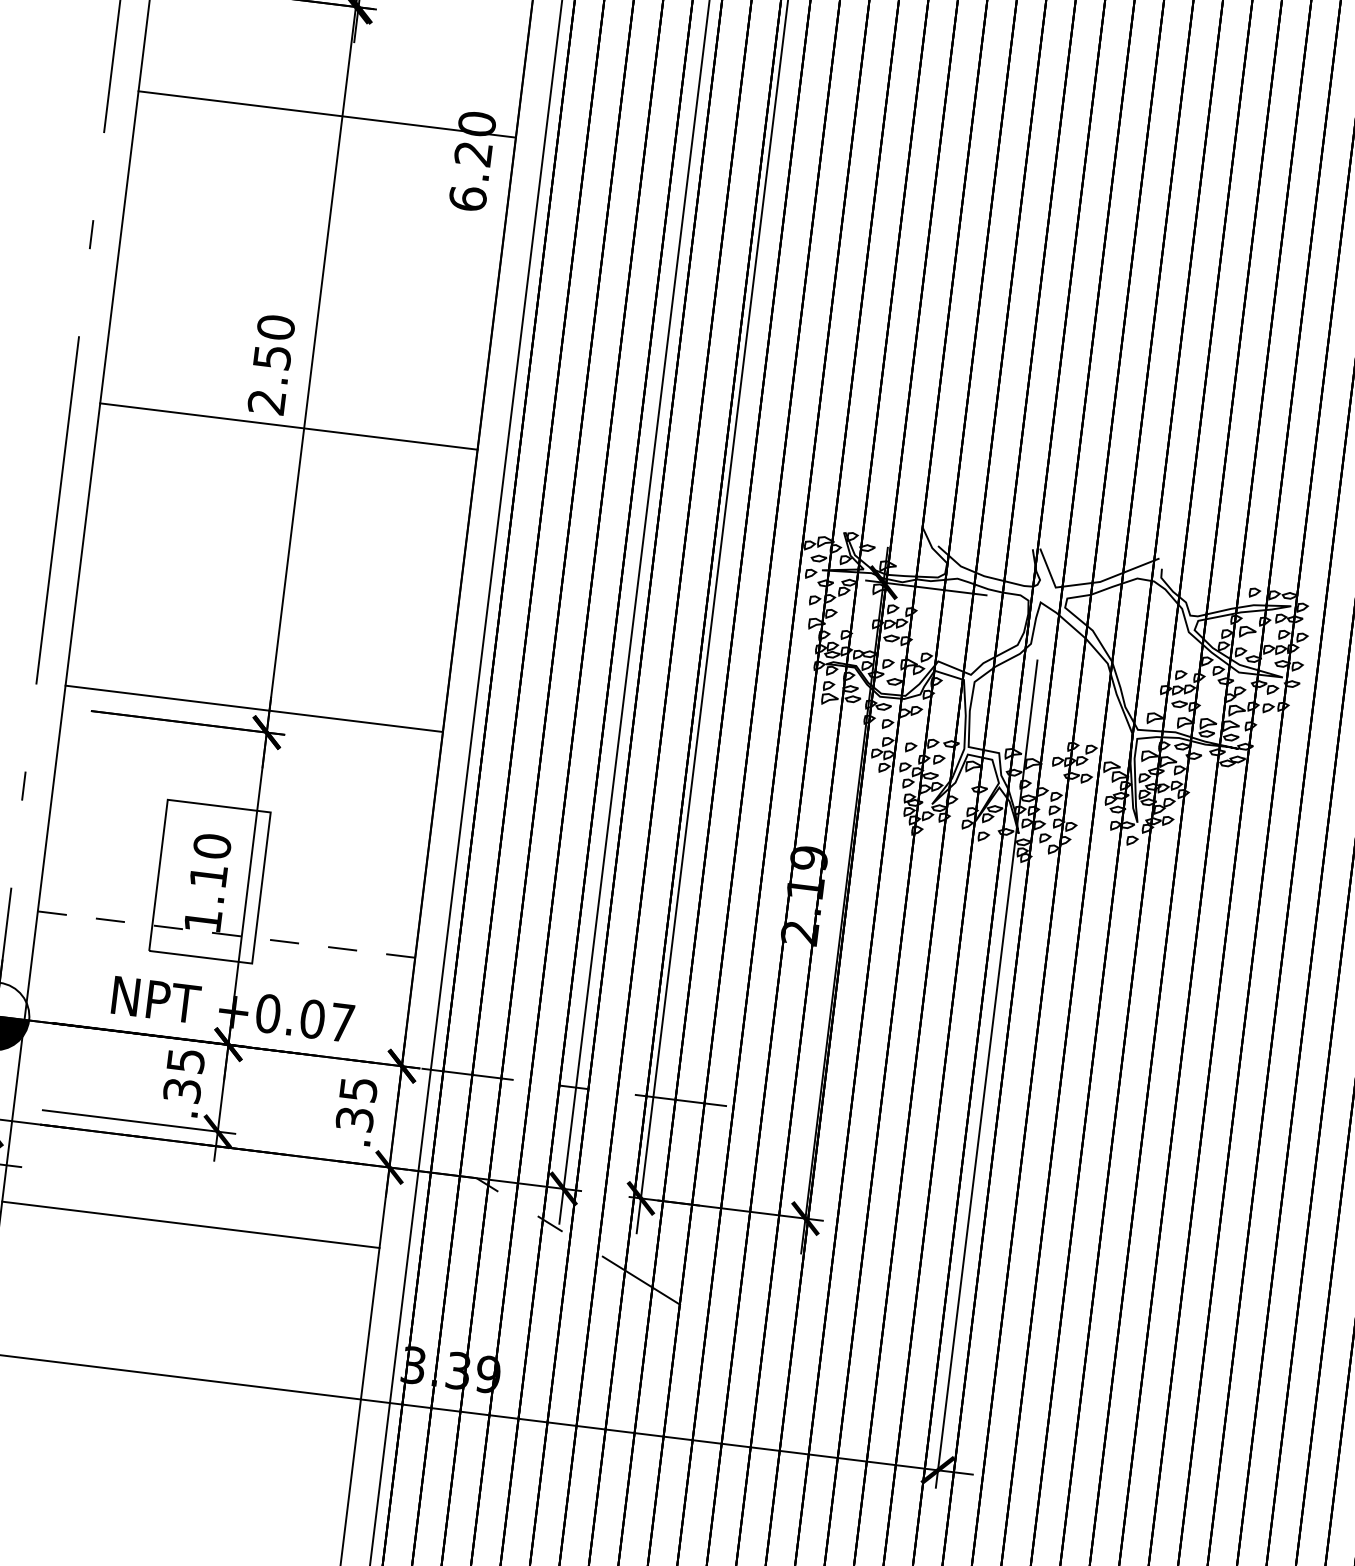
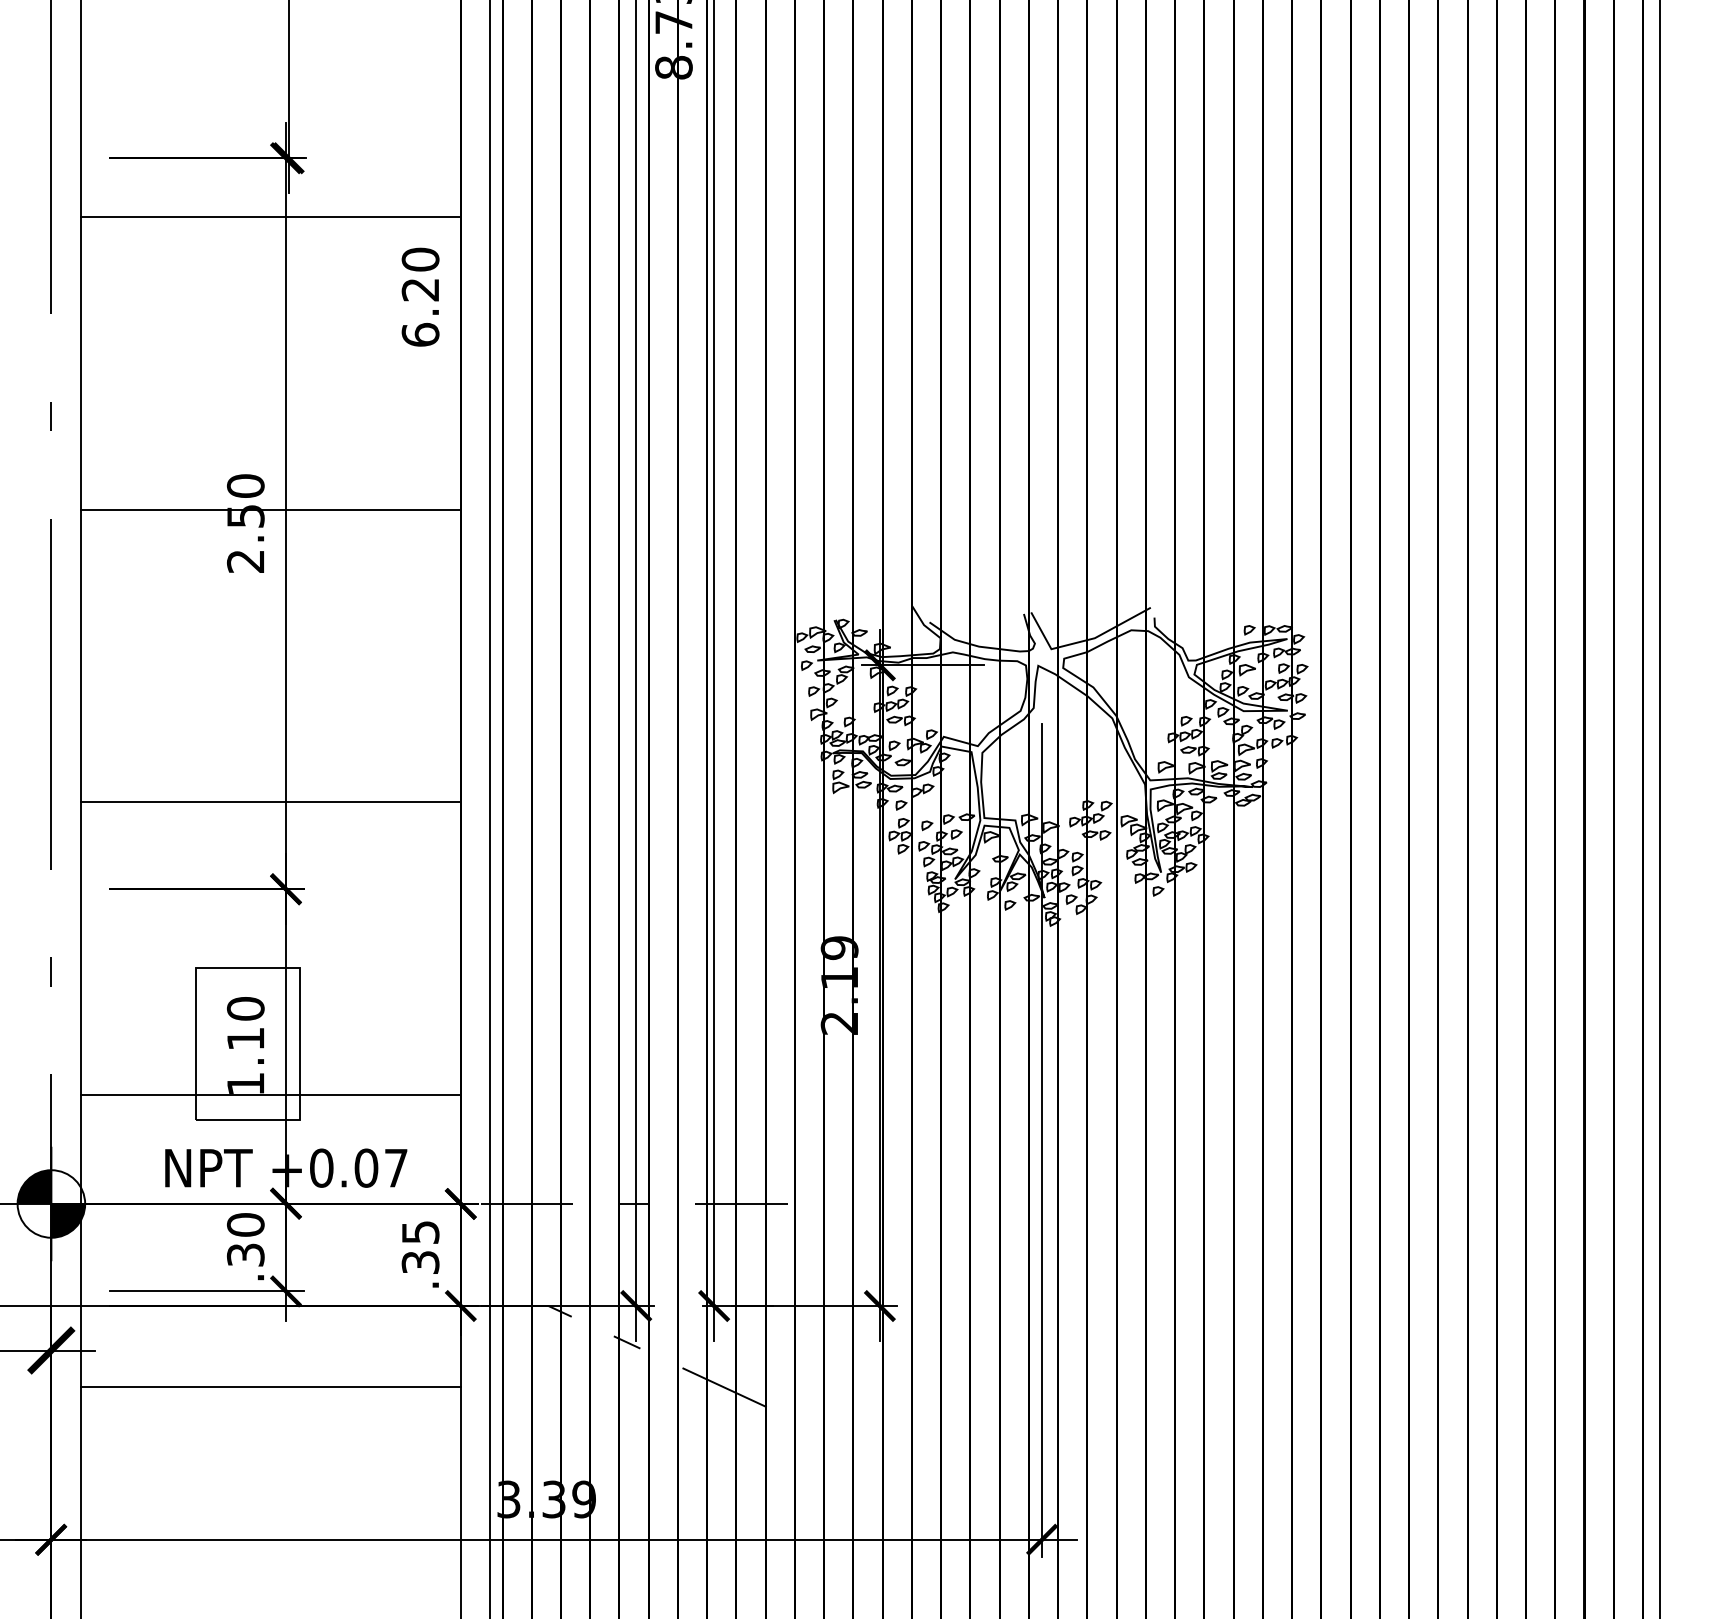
line: (327, 114) -> (270, 217), moved
line: (288, 426) -> (270, 509), moved
line: (254, 709) -> (270, 802), moved
line: (227, 934) -> (271, 1094), dashed -> solid
text: (185, 1060) -> (245, 1224), .35 -> .30

